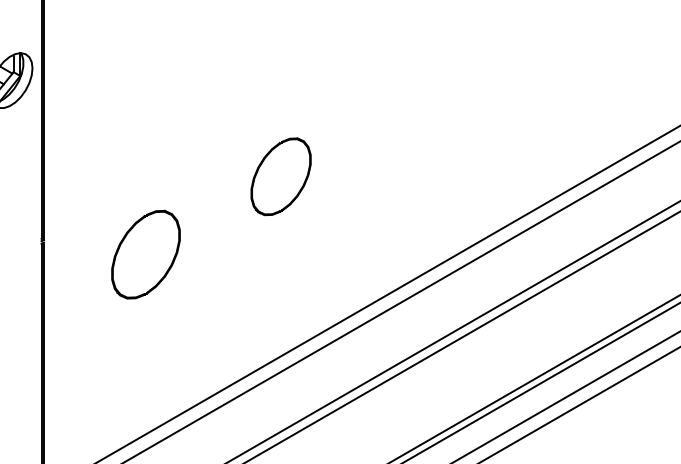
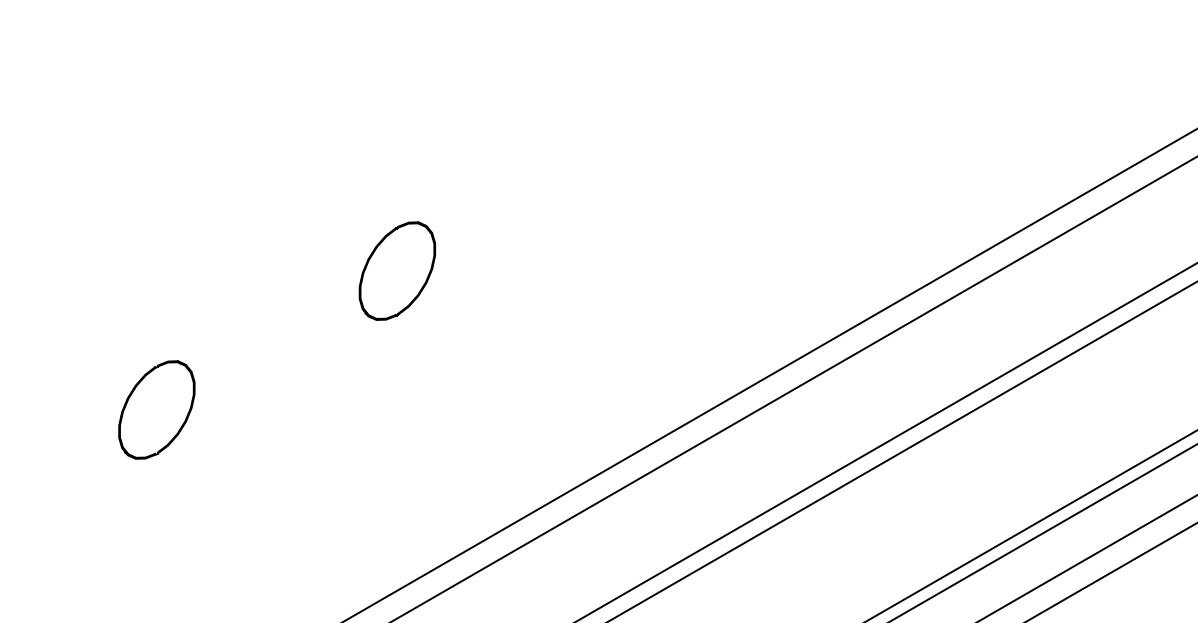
part: (281, 176) -> (397, 270), size x0.71
part: (146, 254) -> (157, 409), size x0.62

